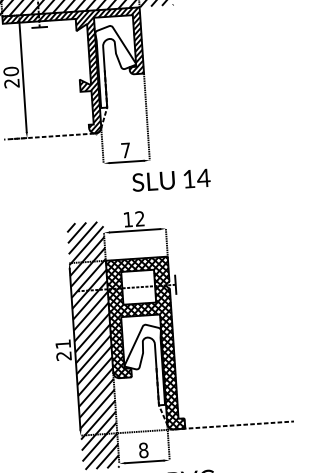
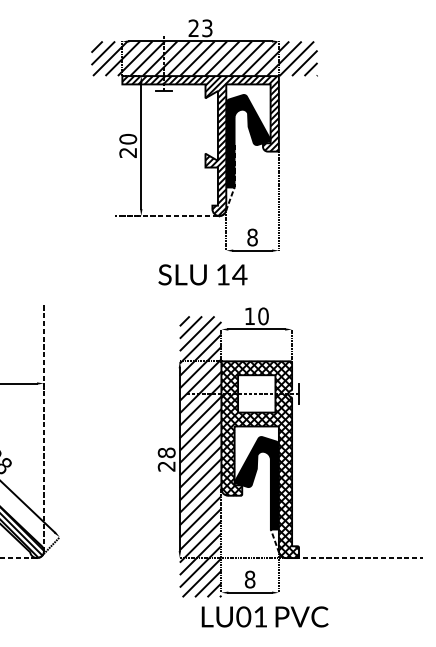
fill: (116, 65) -> (248, 140), added
text: (125, 150) -> (252, 237), 7 -> 8
text: (170, 179) -> (202, 274), moved
text: (140, 219) -> (263, 316), 12 -> 10
text: (62, 343) -> (166, 452), 21 -> 28
fill: (143, 365) -> (256, 483), added

